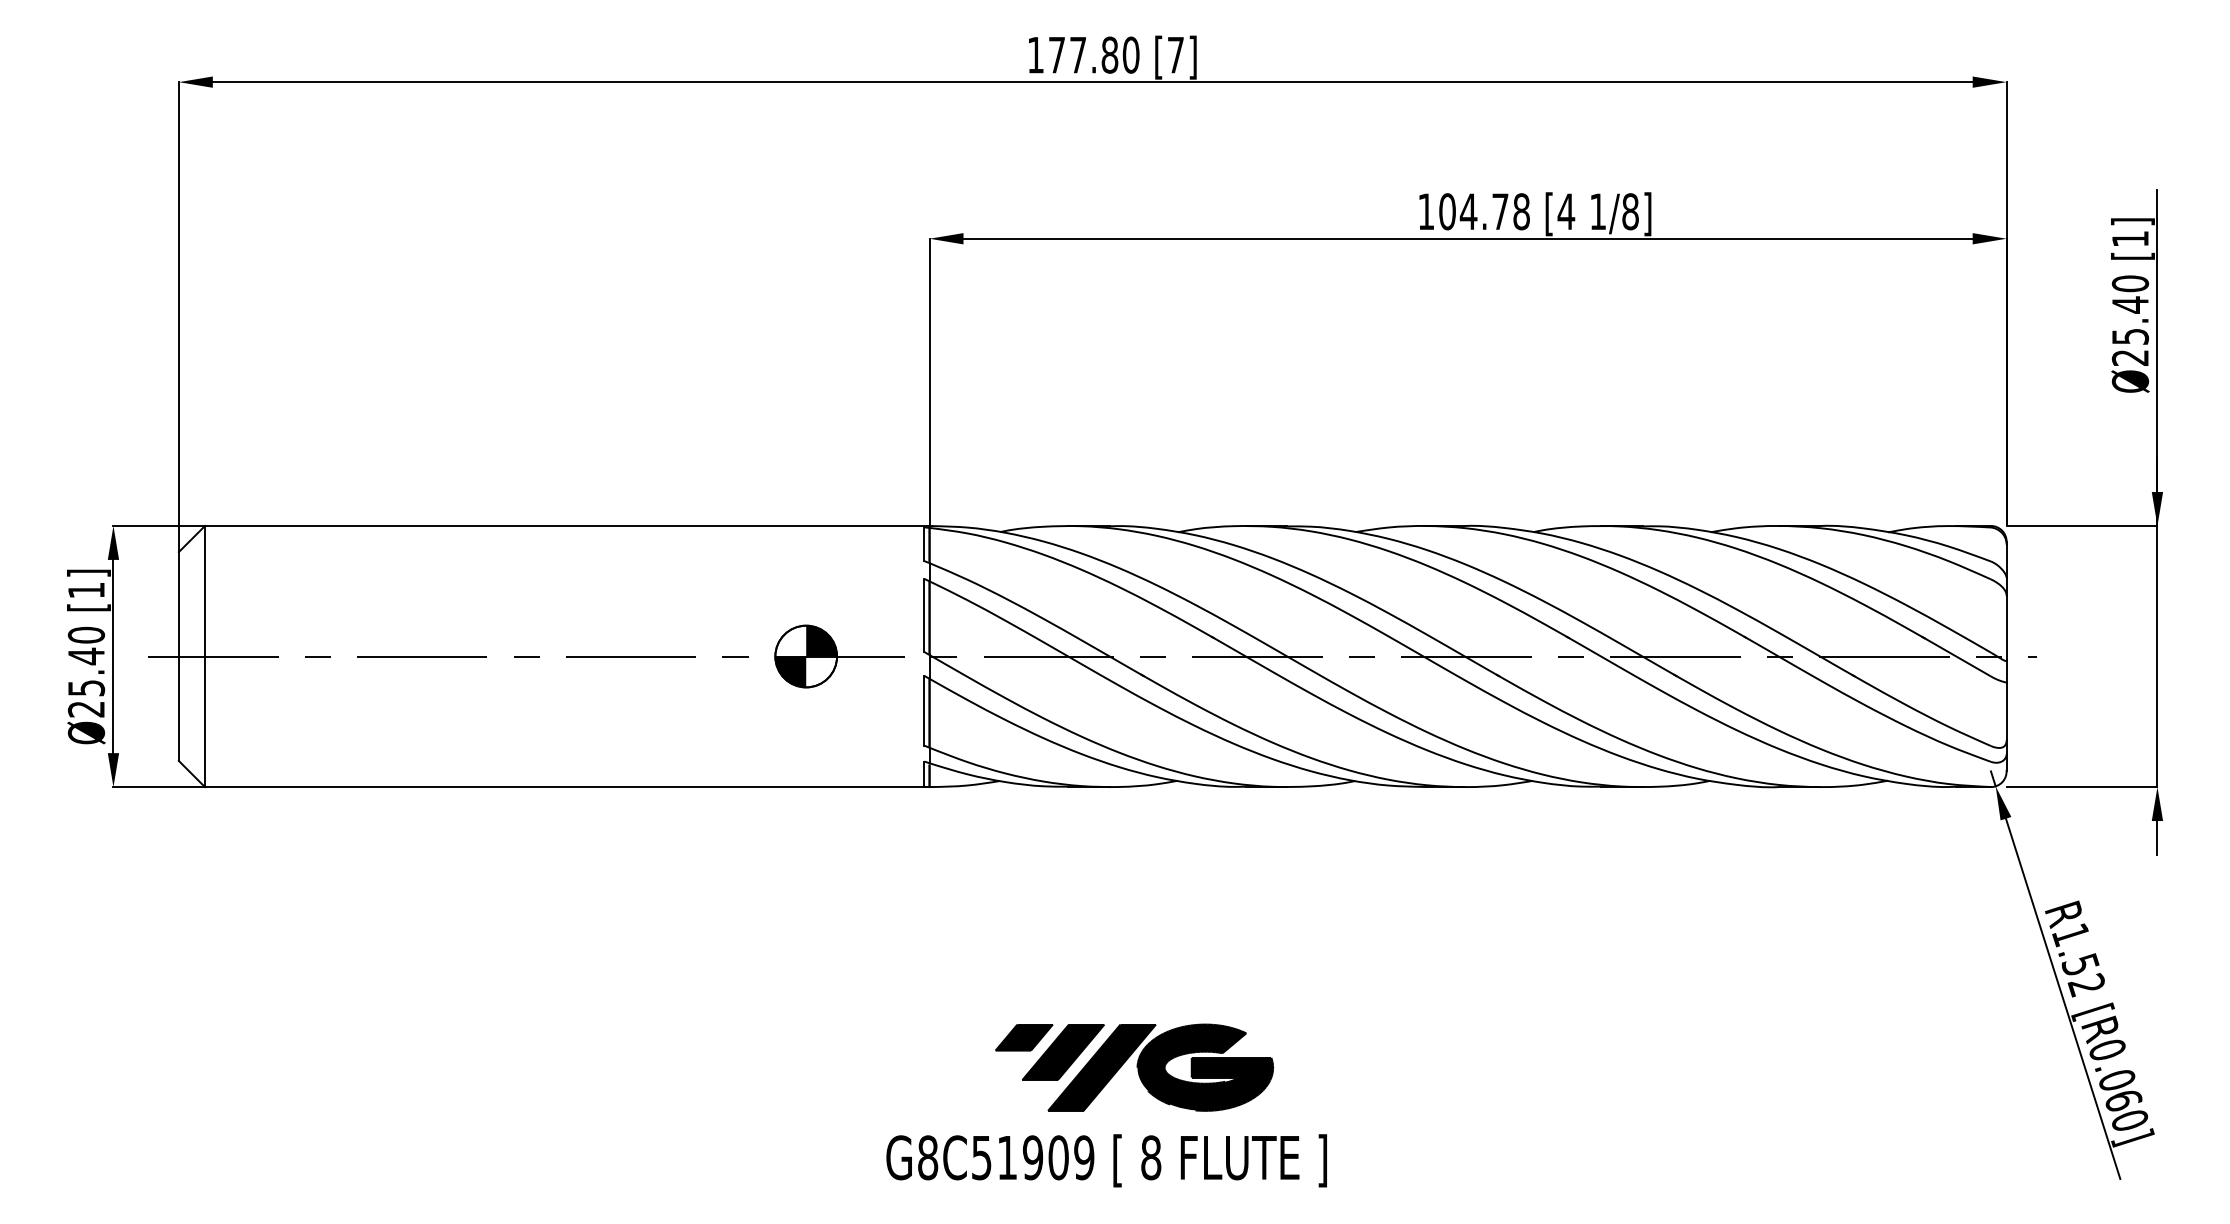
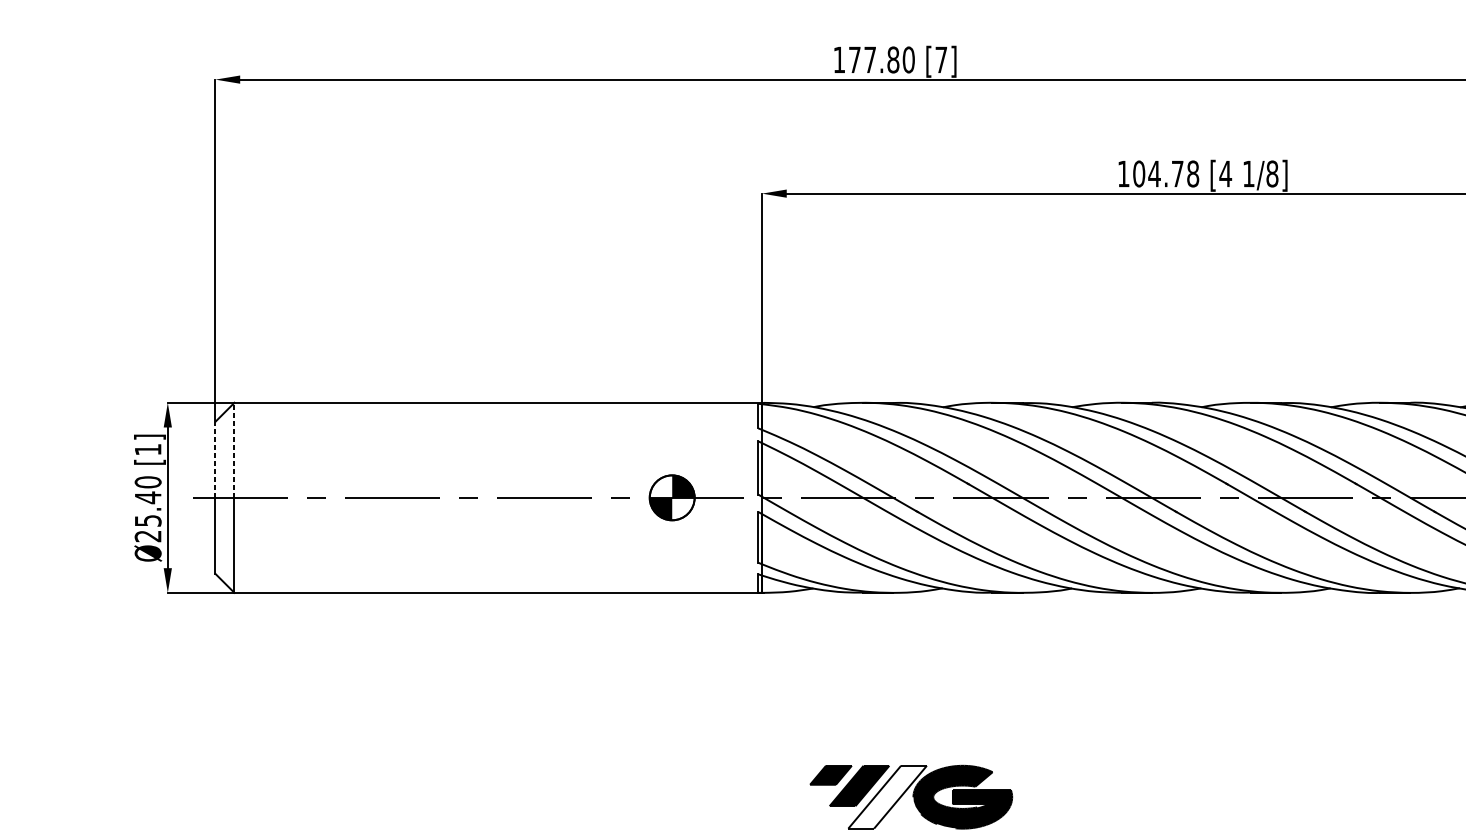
line: (205, 590) -> (234, 449), solid -> dashed
line: (178, 603) -> (215, 459), solid -> dashed
fill: (1101, 1067) -> (887, 797), removed

